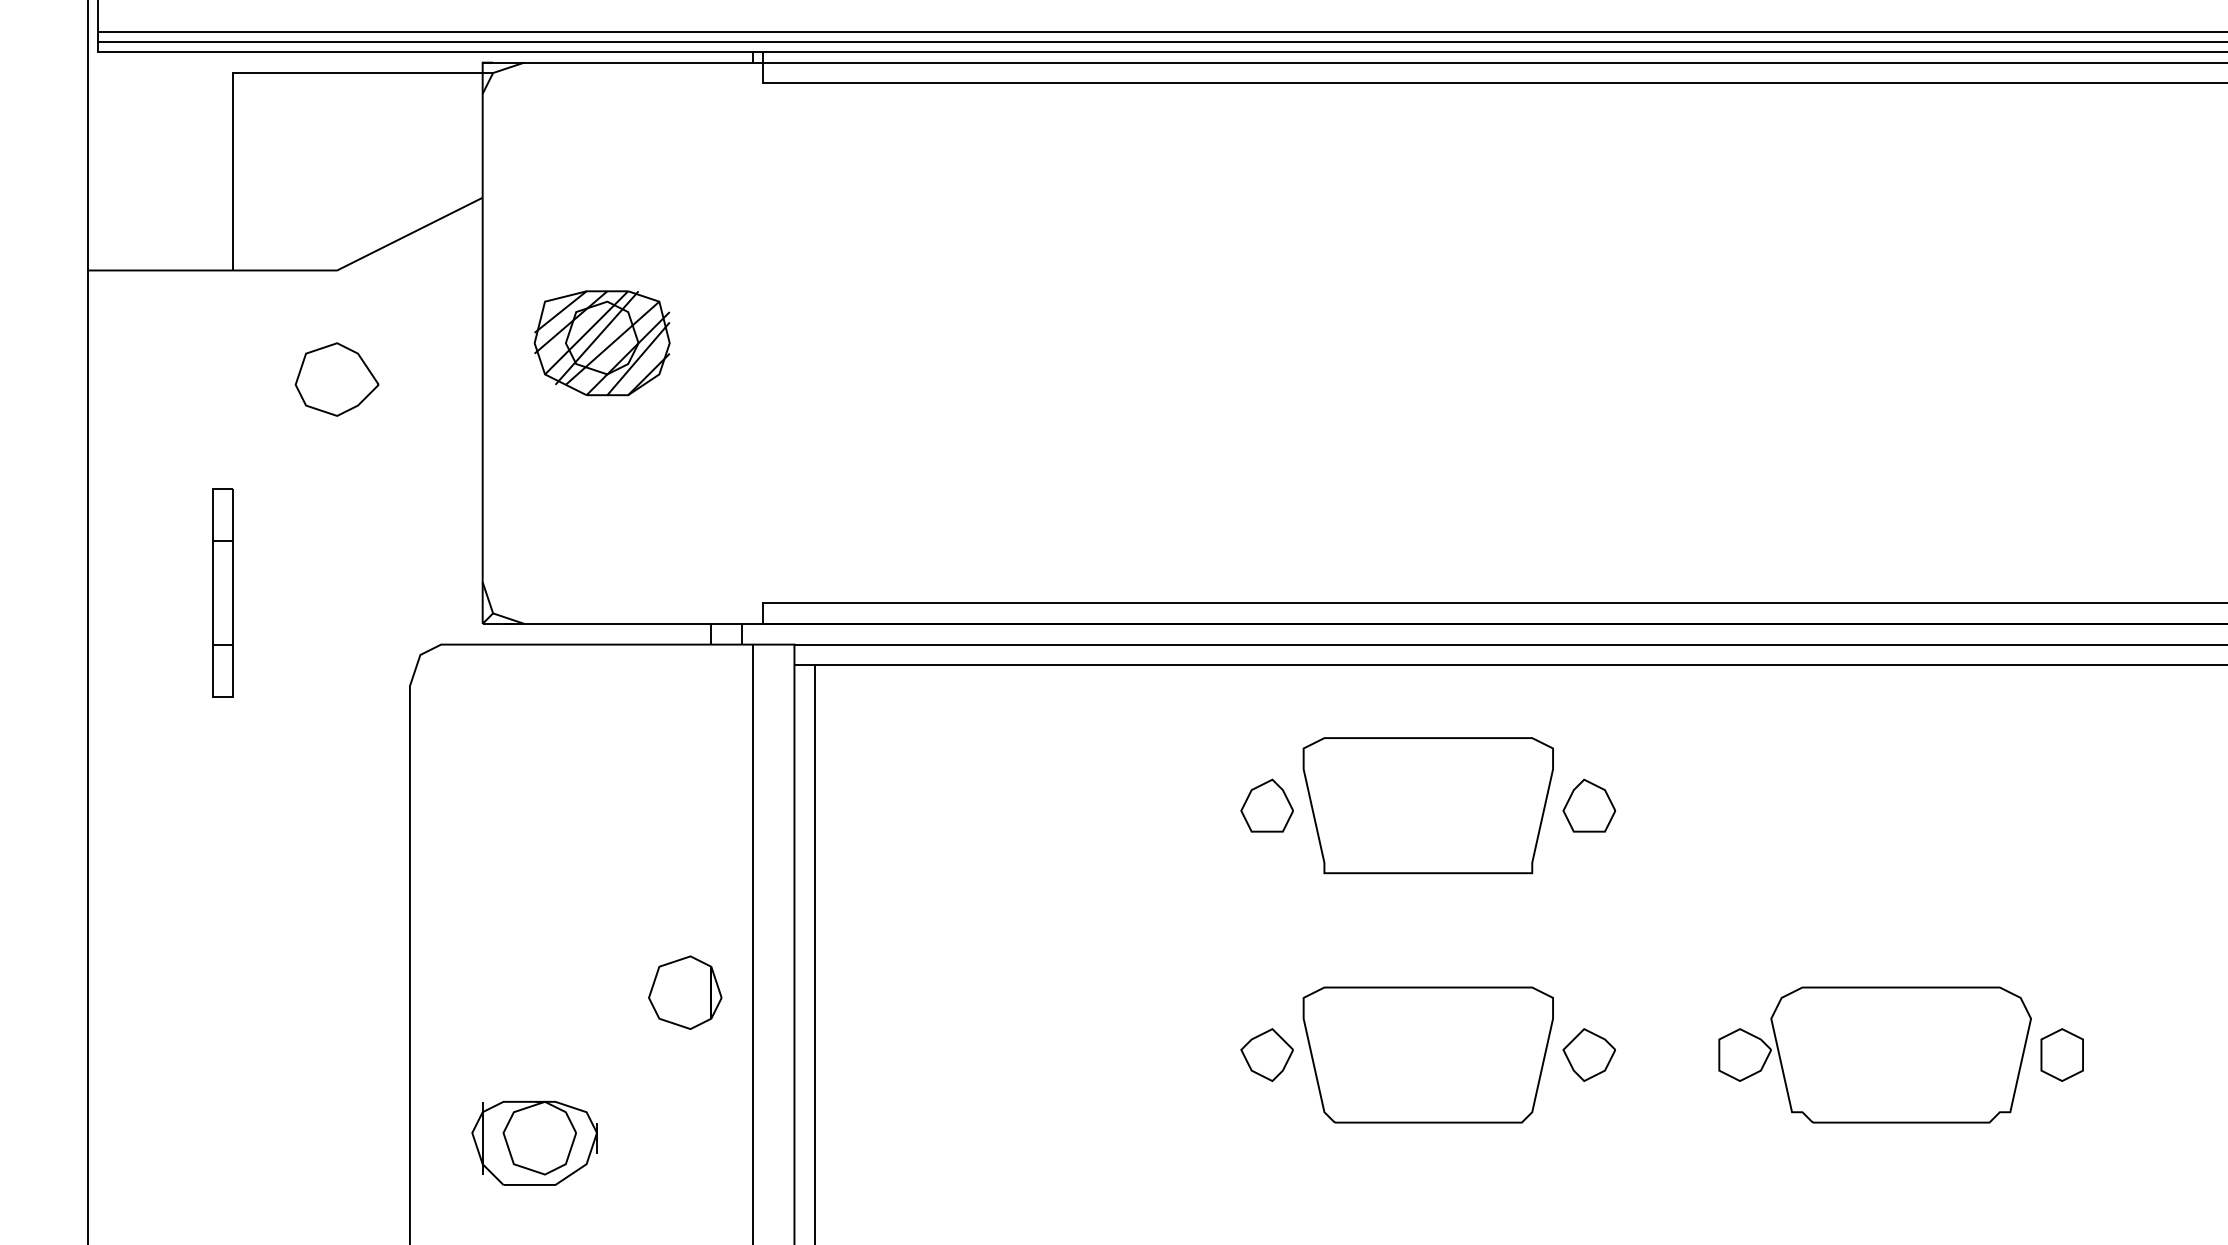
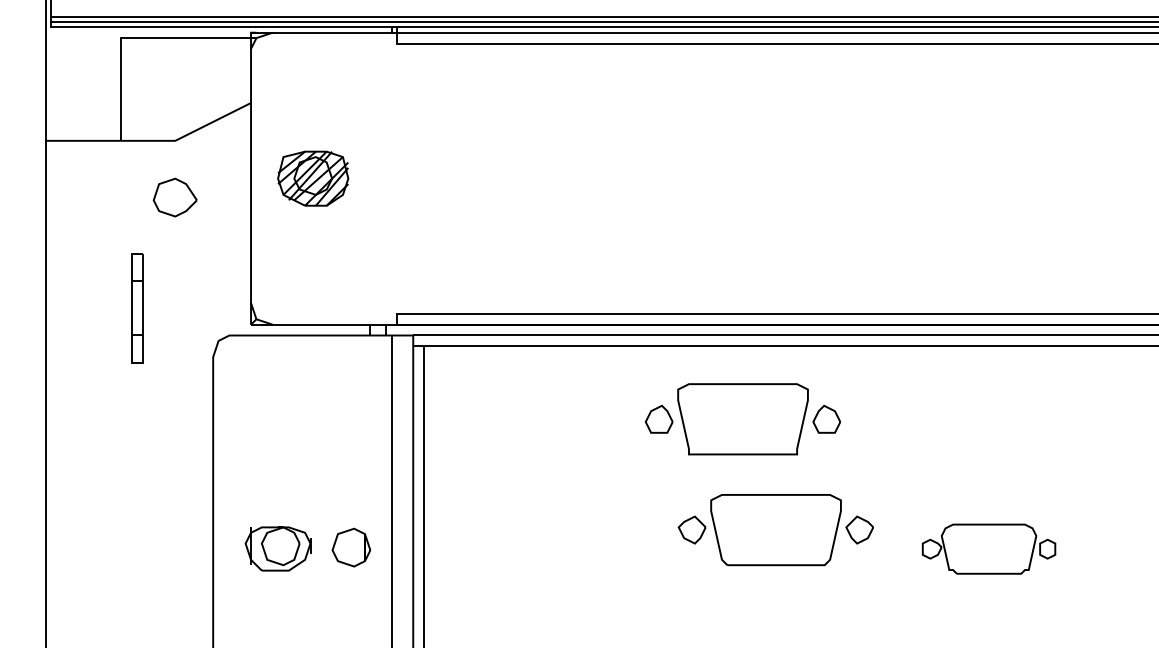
part: (222, 592) -> (137, 308), moved
part: (685, 992) -> (351, 547), moved
part: (1427, 1055) -> (775, 530), moved
part: (1900, 1055) -> (988, 549), size x0.7
part: (533, 1142) -> (277, 548), moved

